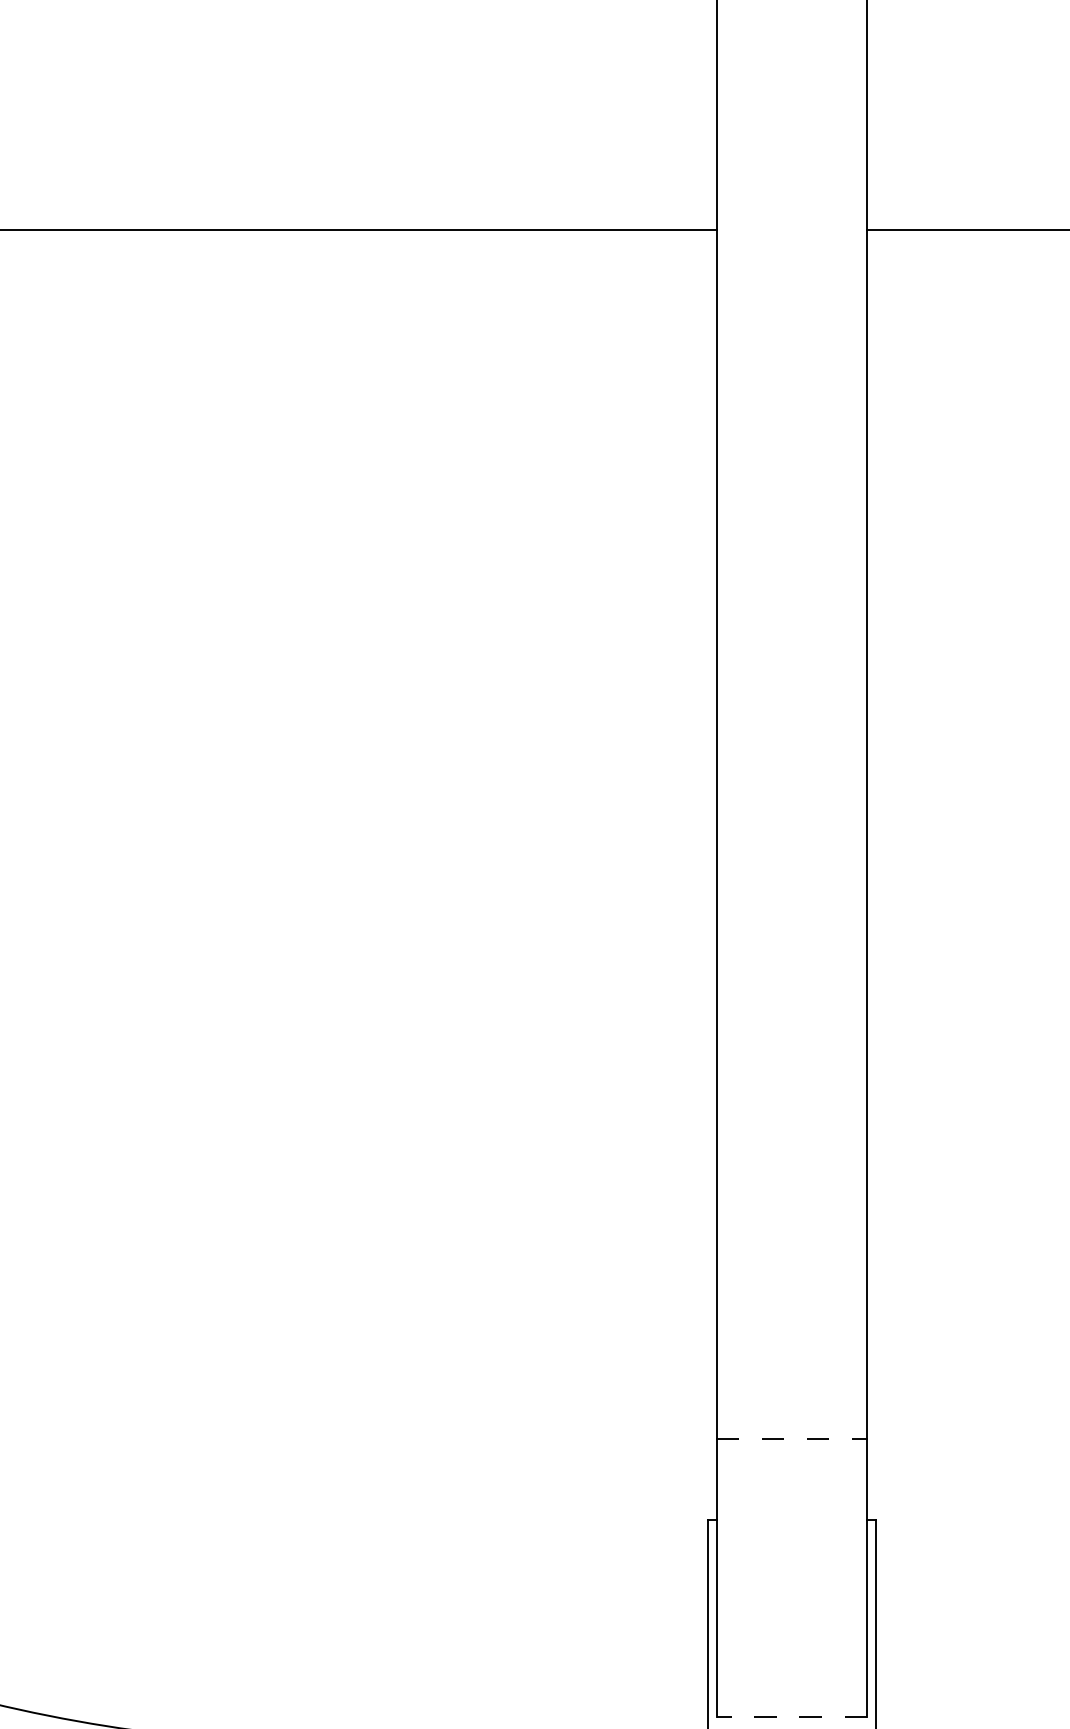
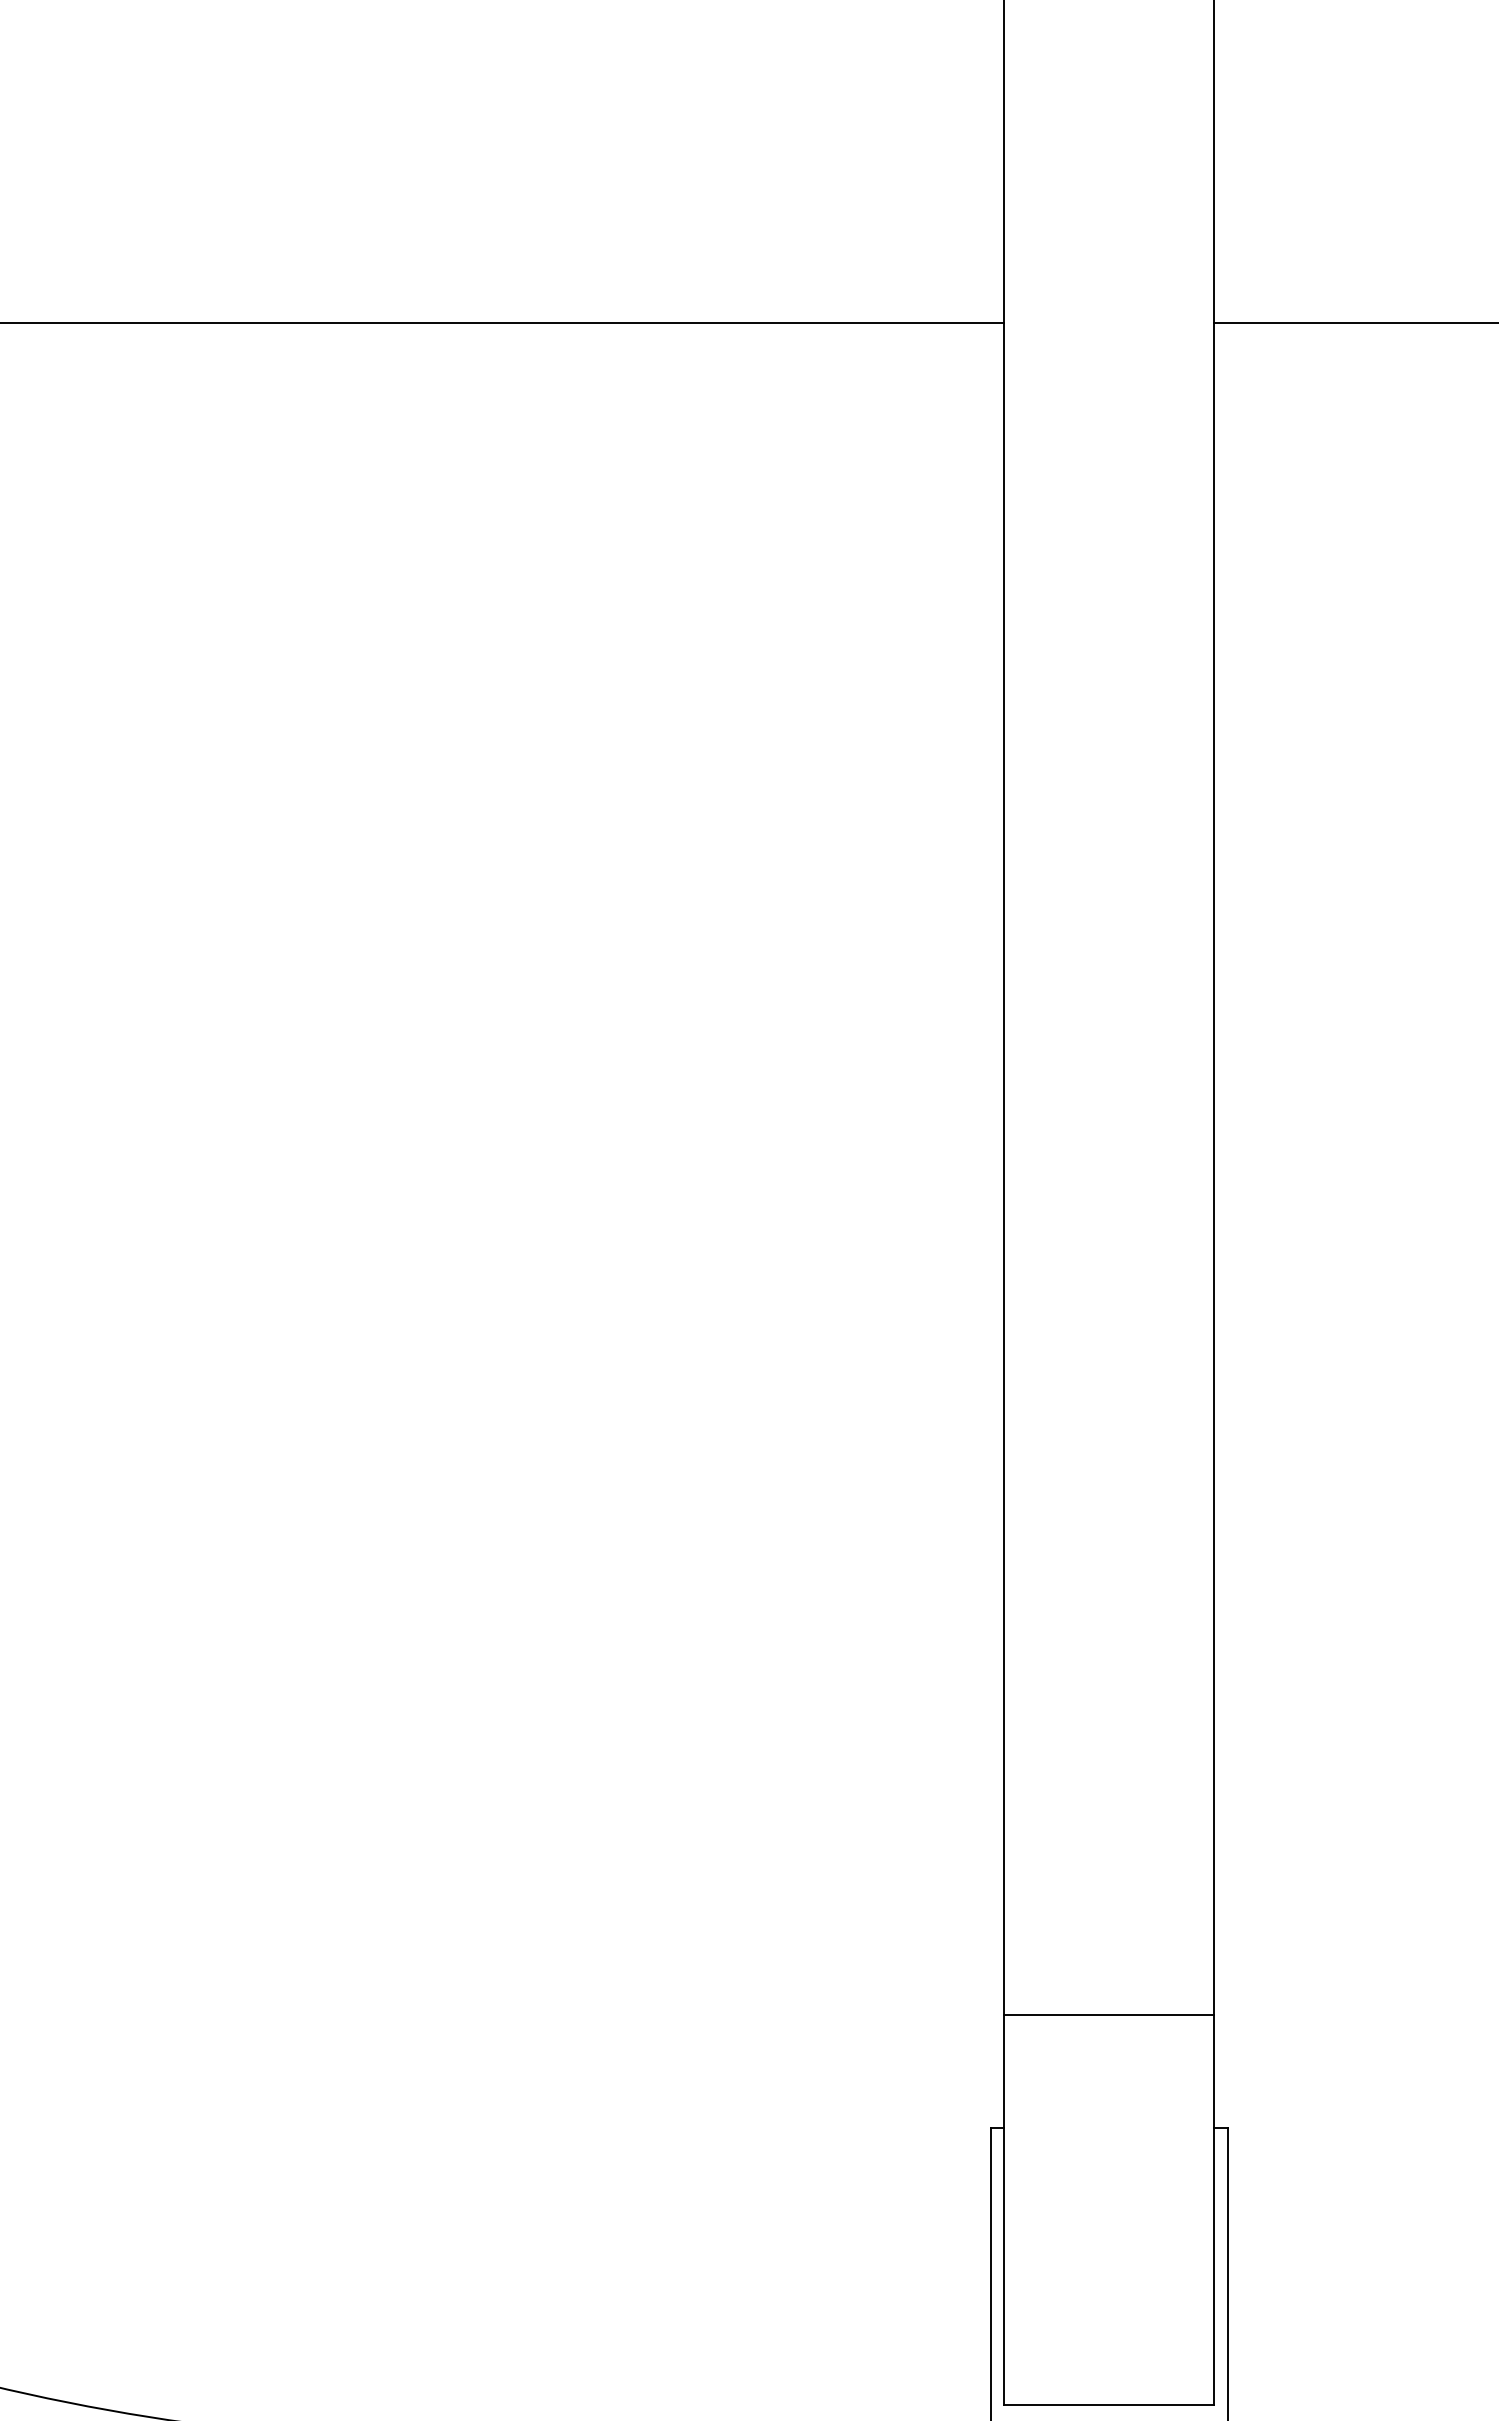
line: (792, 1439) -> (1109, 2015), dashed -> solid
line: (791, 1717) -> (1108, 2404), dashed -> solid

